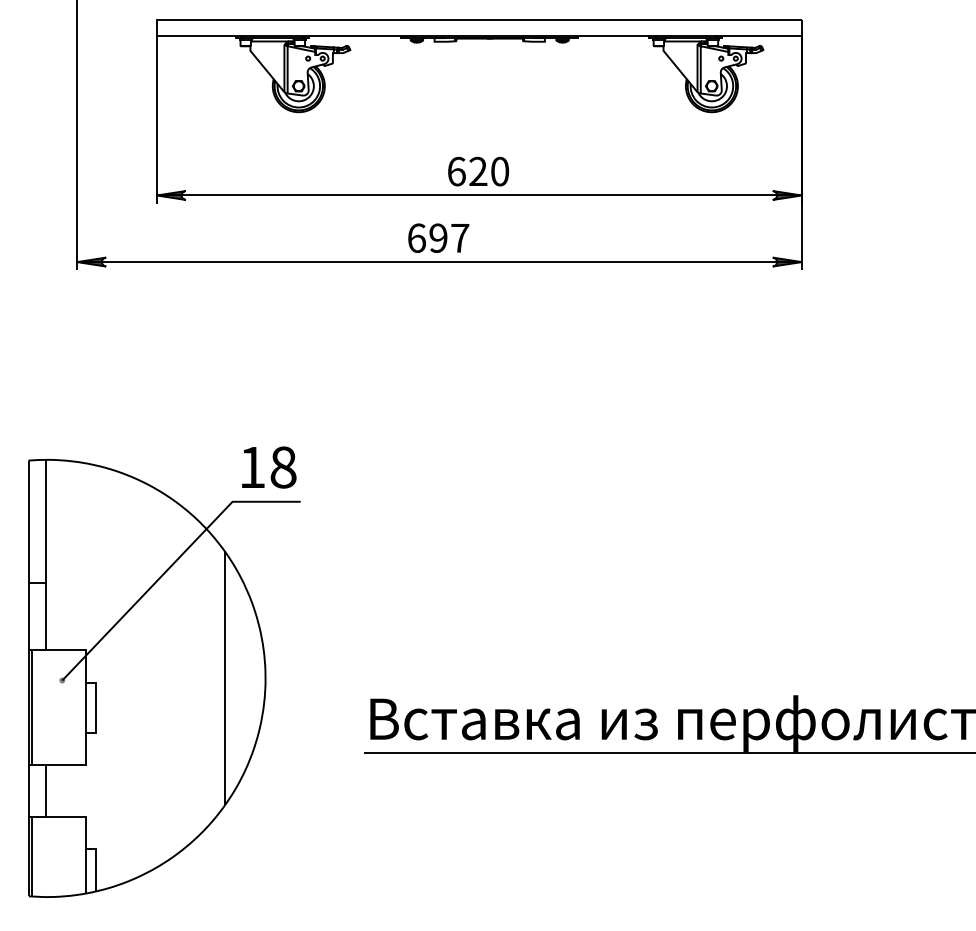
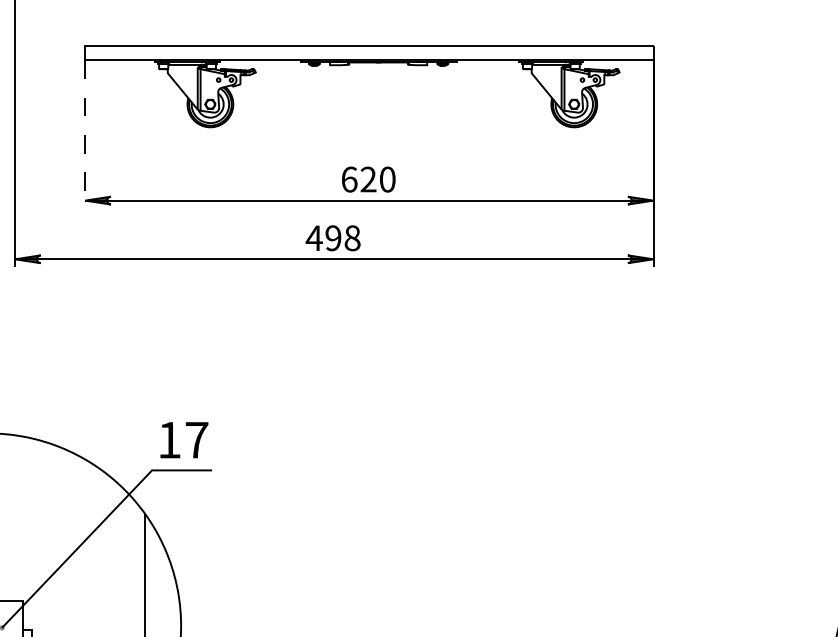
line: (156, 120) -> (85, 134), solid -> dashed
text: (437, 237) -> (332, 237), 697 -> 498
text: (283, 467) -> (196, 440), 18 -> 17

